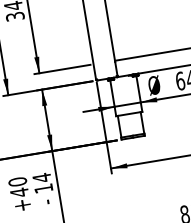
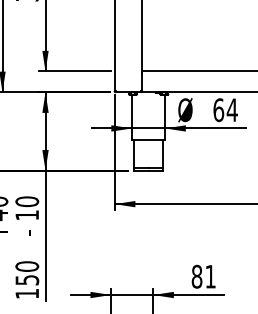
text: (42, 177) -> (27, 201), 14 -> 10

